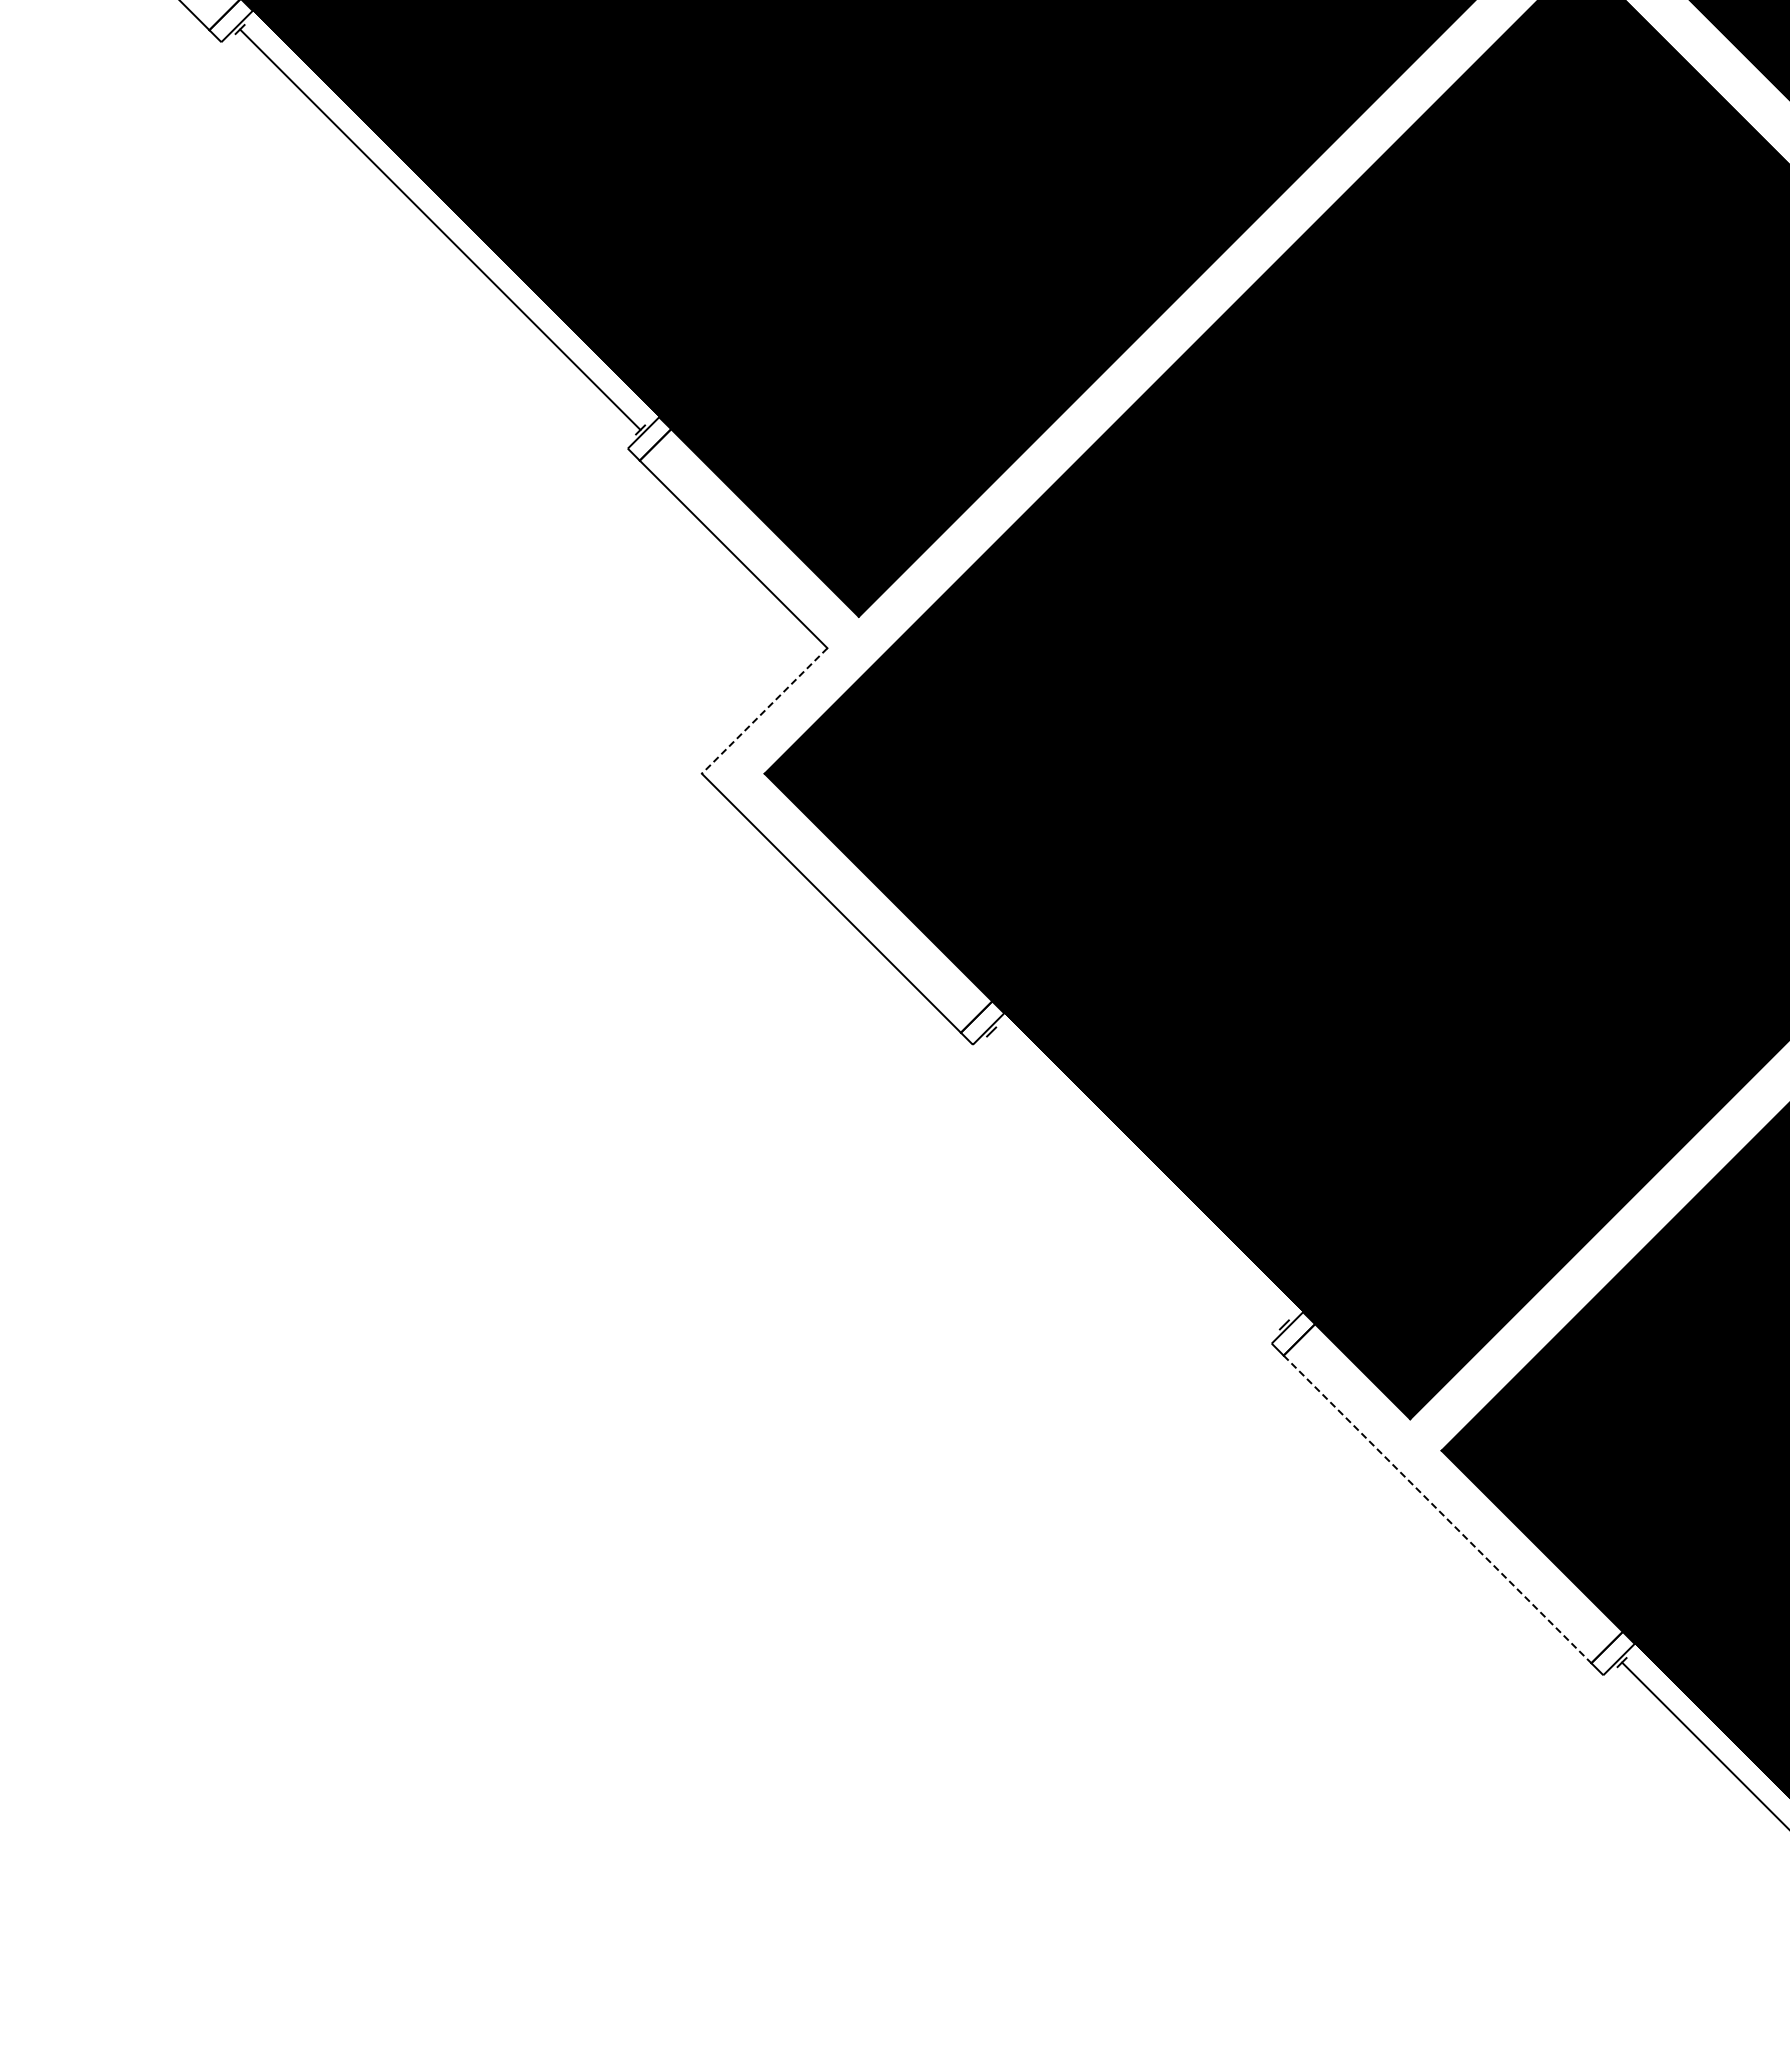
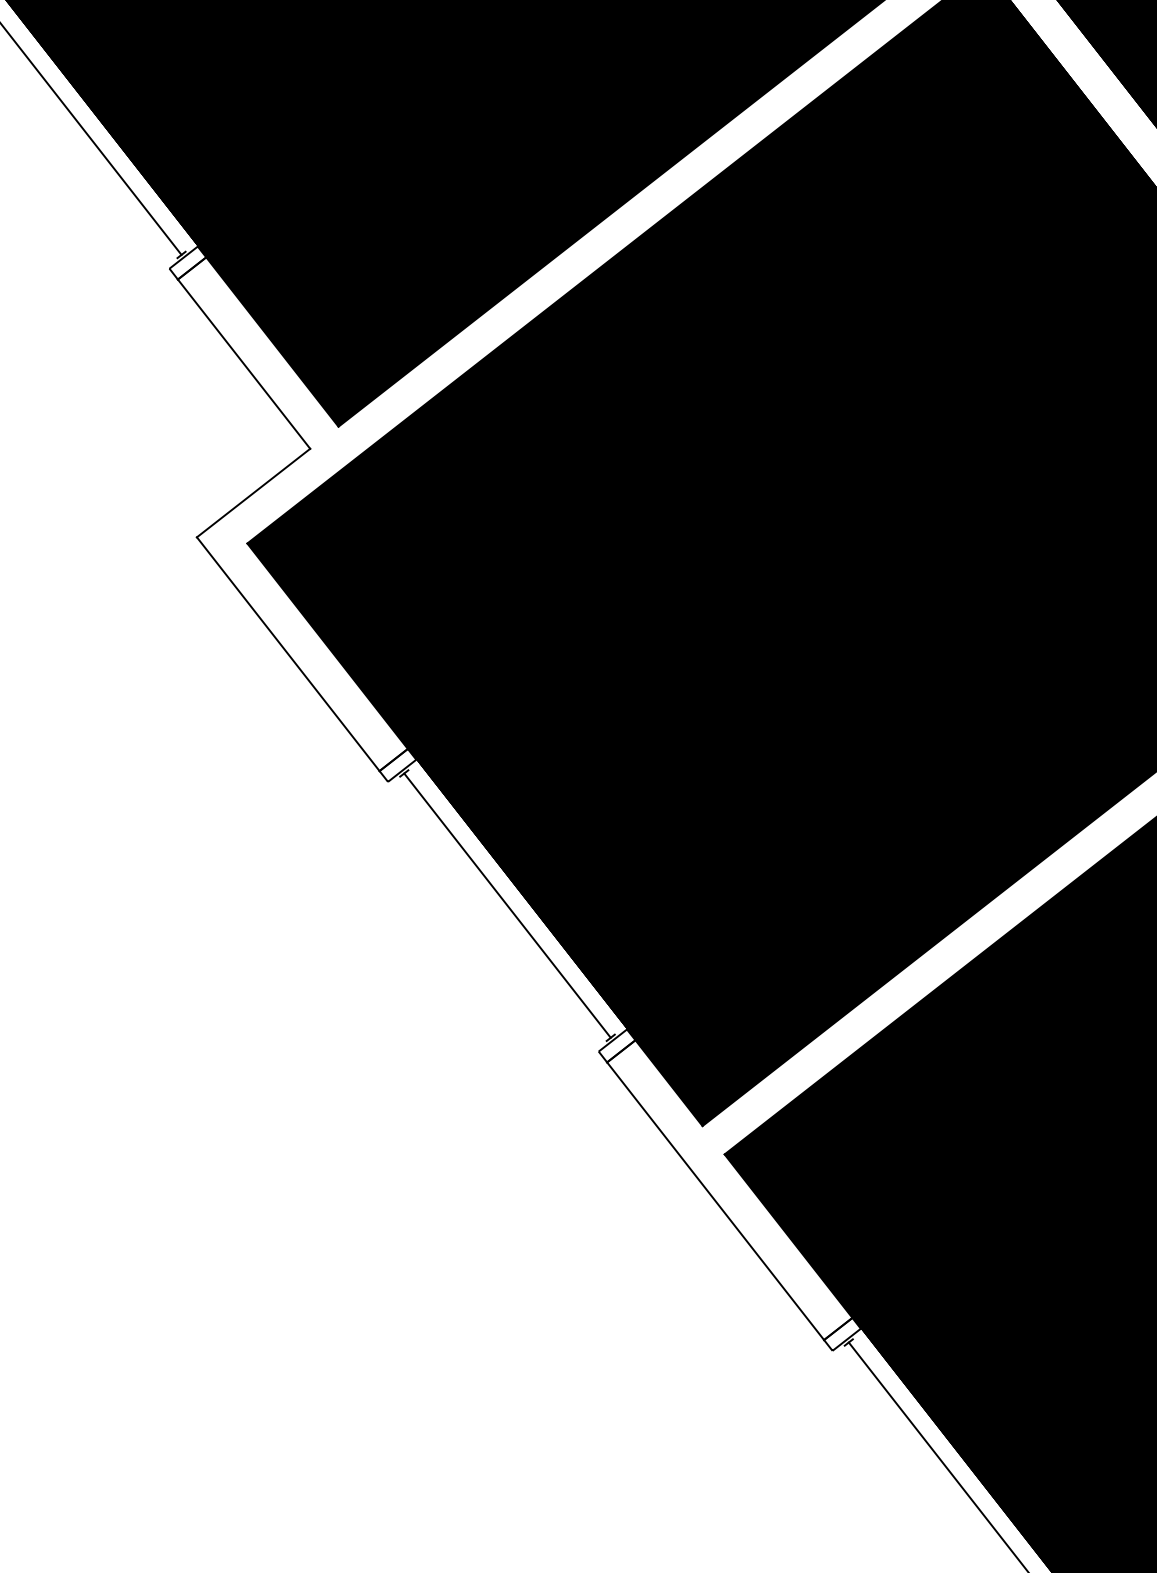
line: (764, 710) -> (253, 492), dashed -> solid
line: (1137, 1178) -> (507, 905), added
line: (1437, 1509) -> (715, 1201), dashed -> solid

